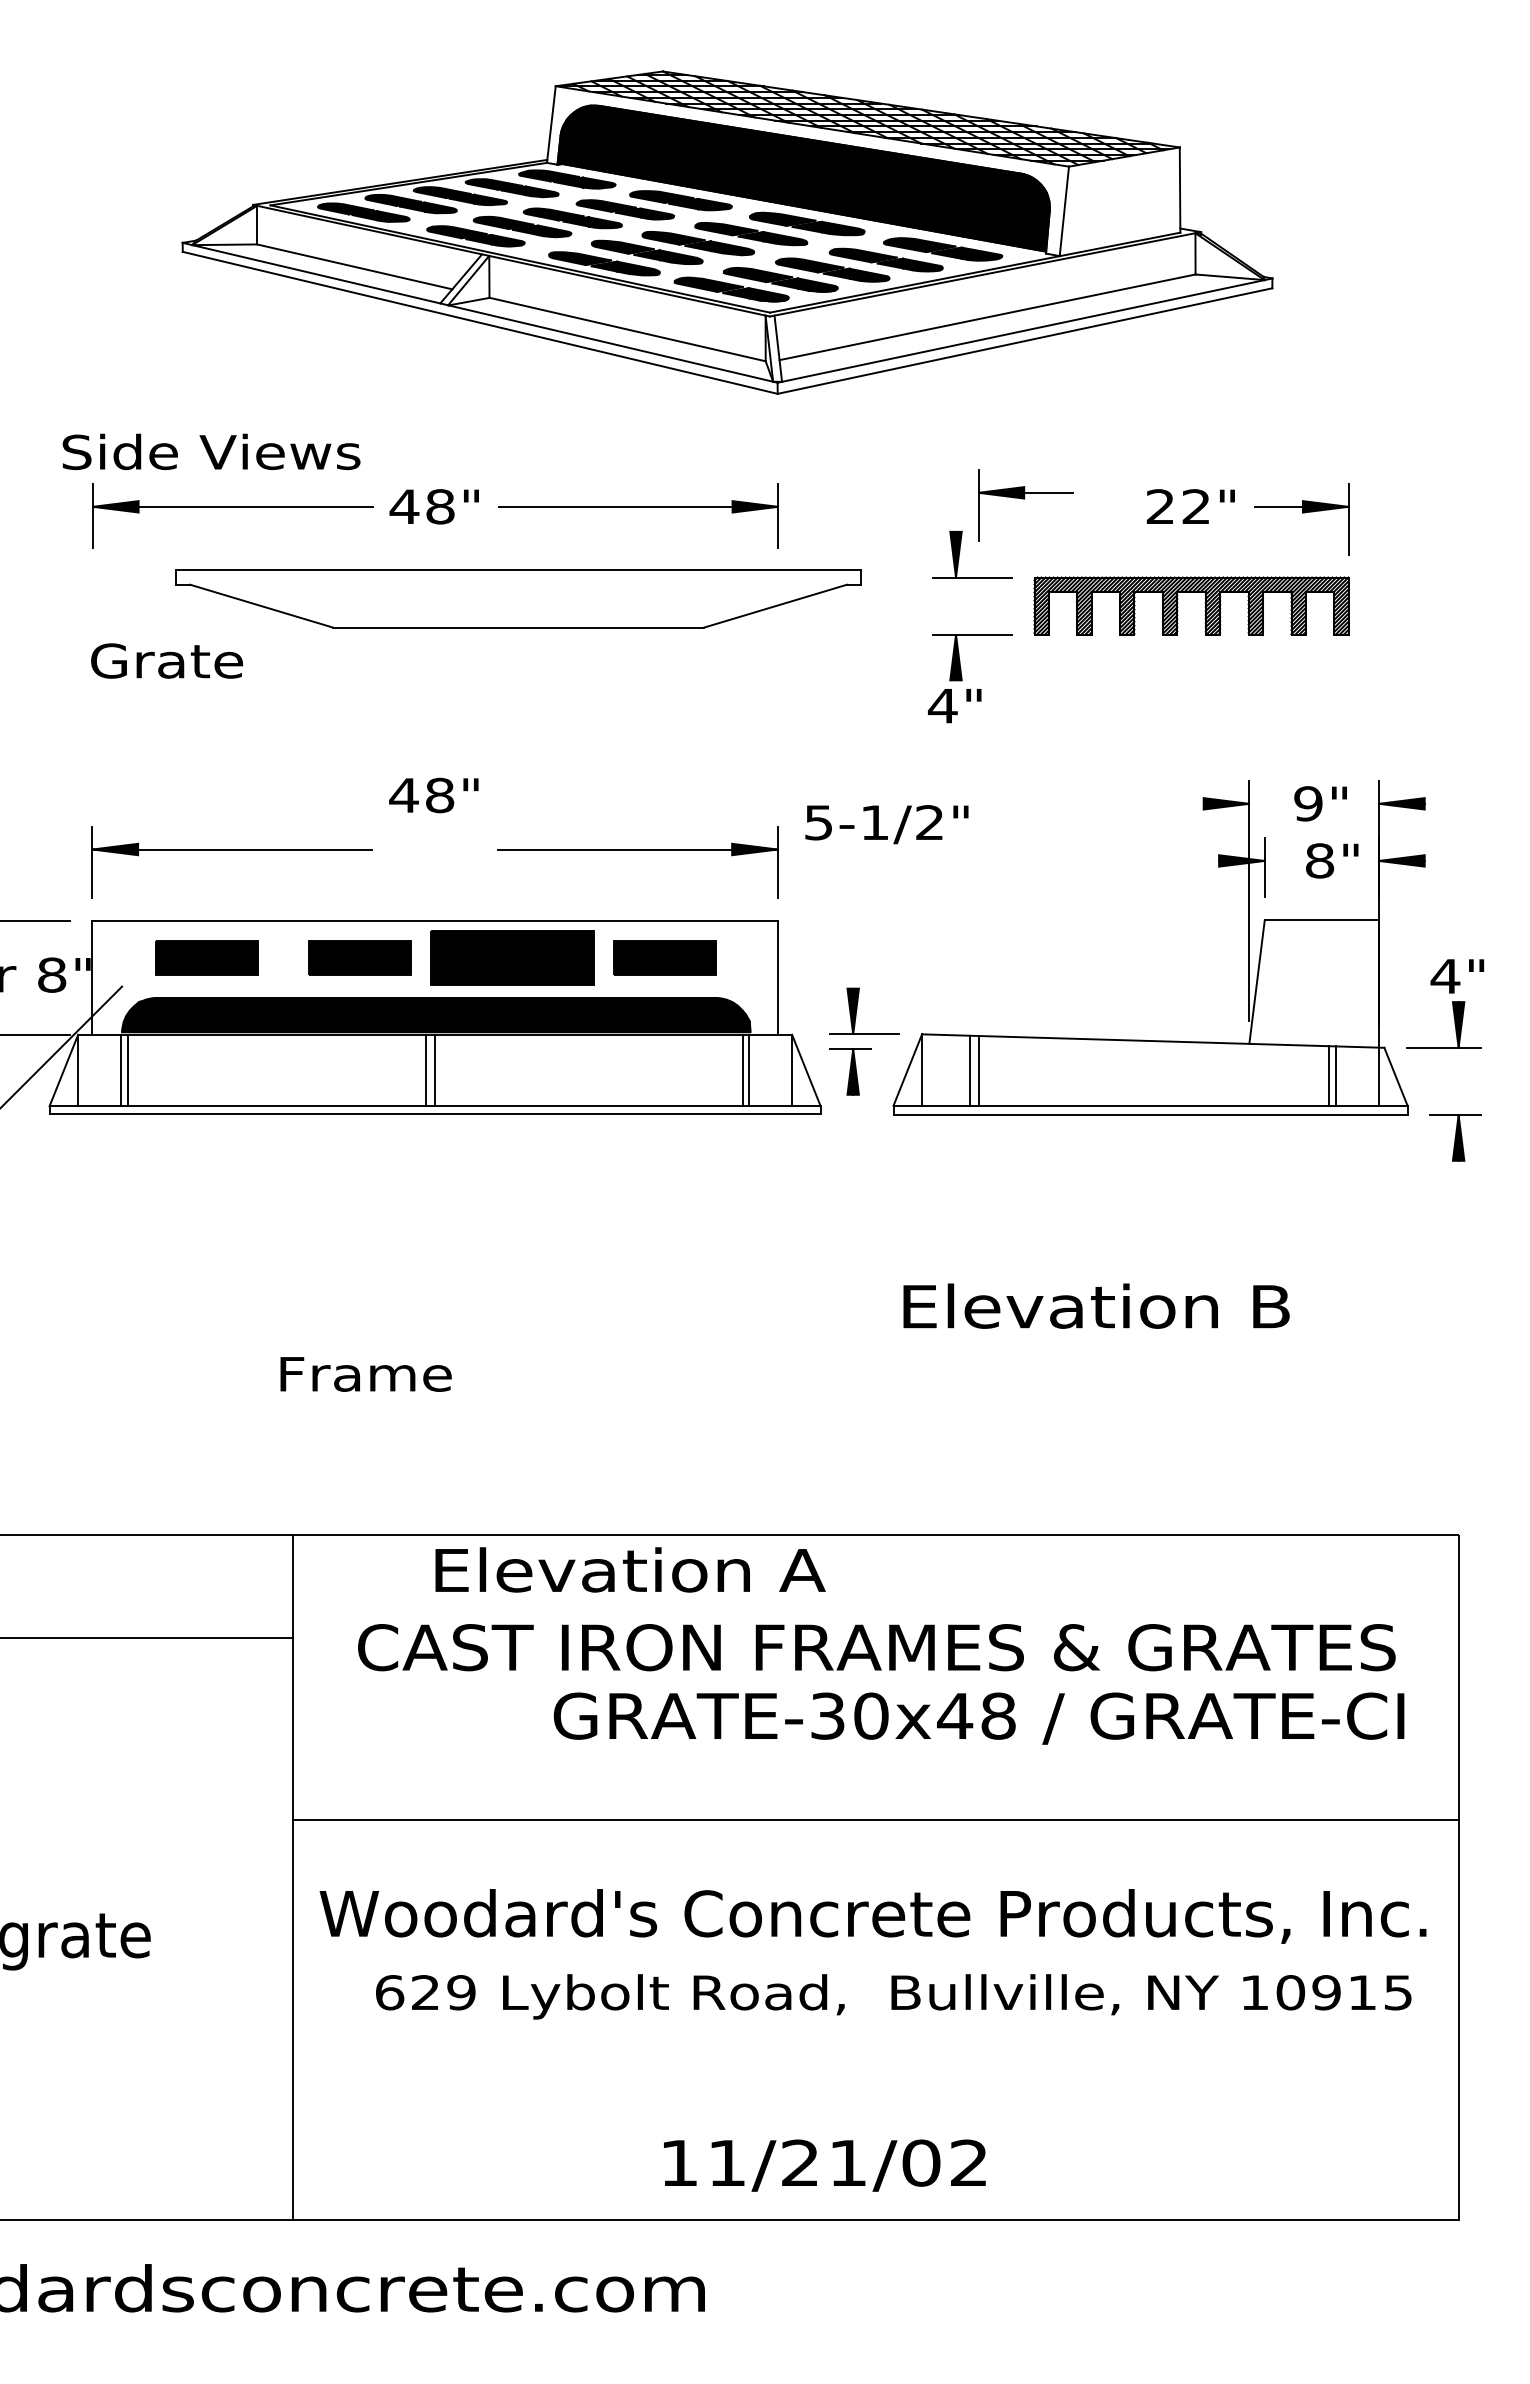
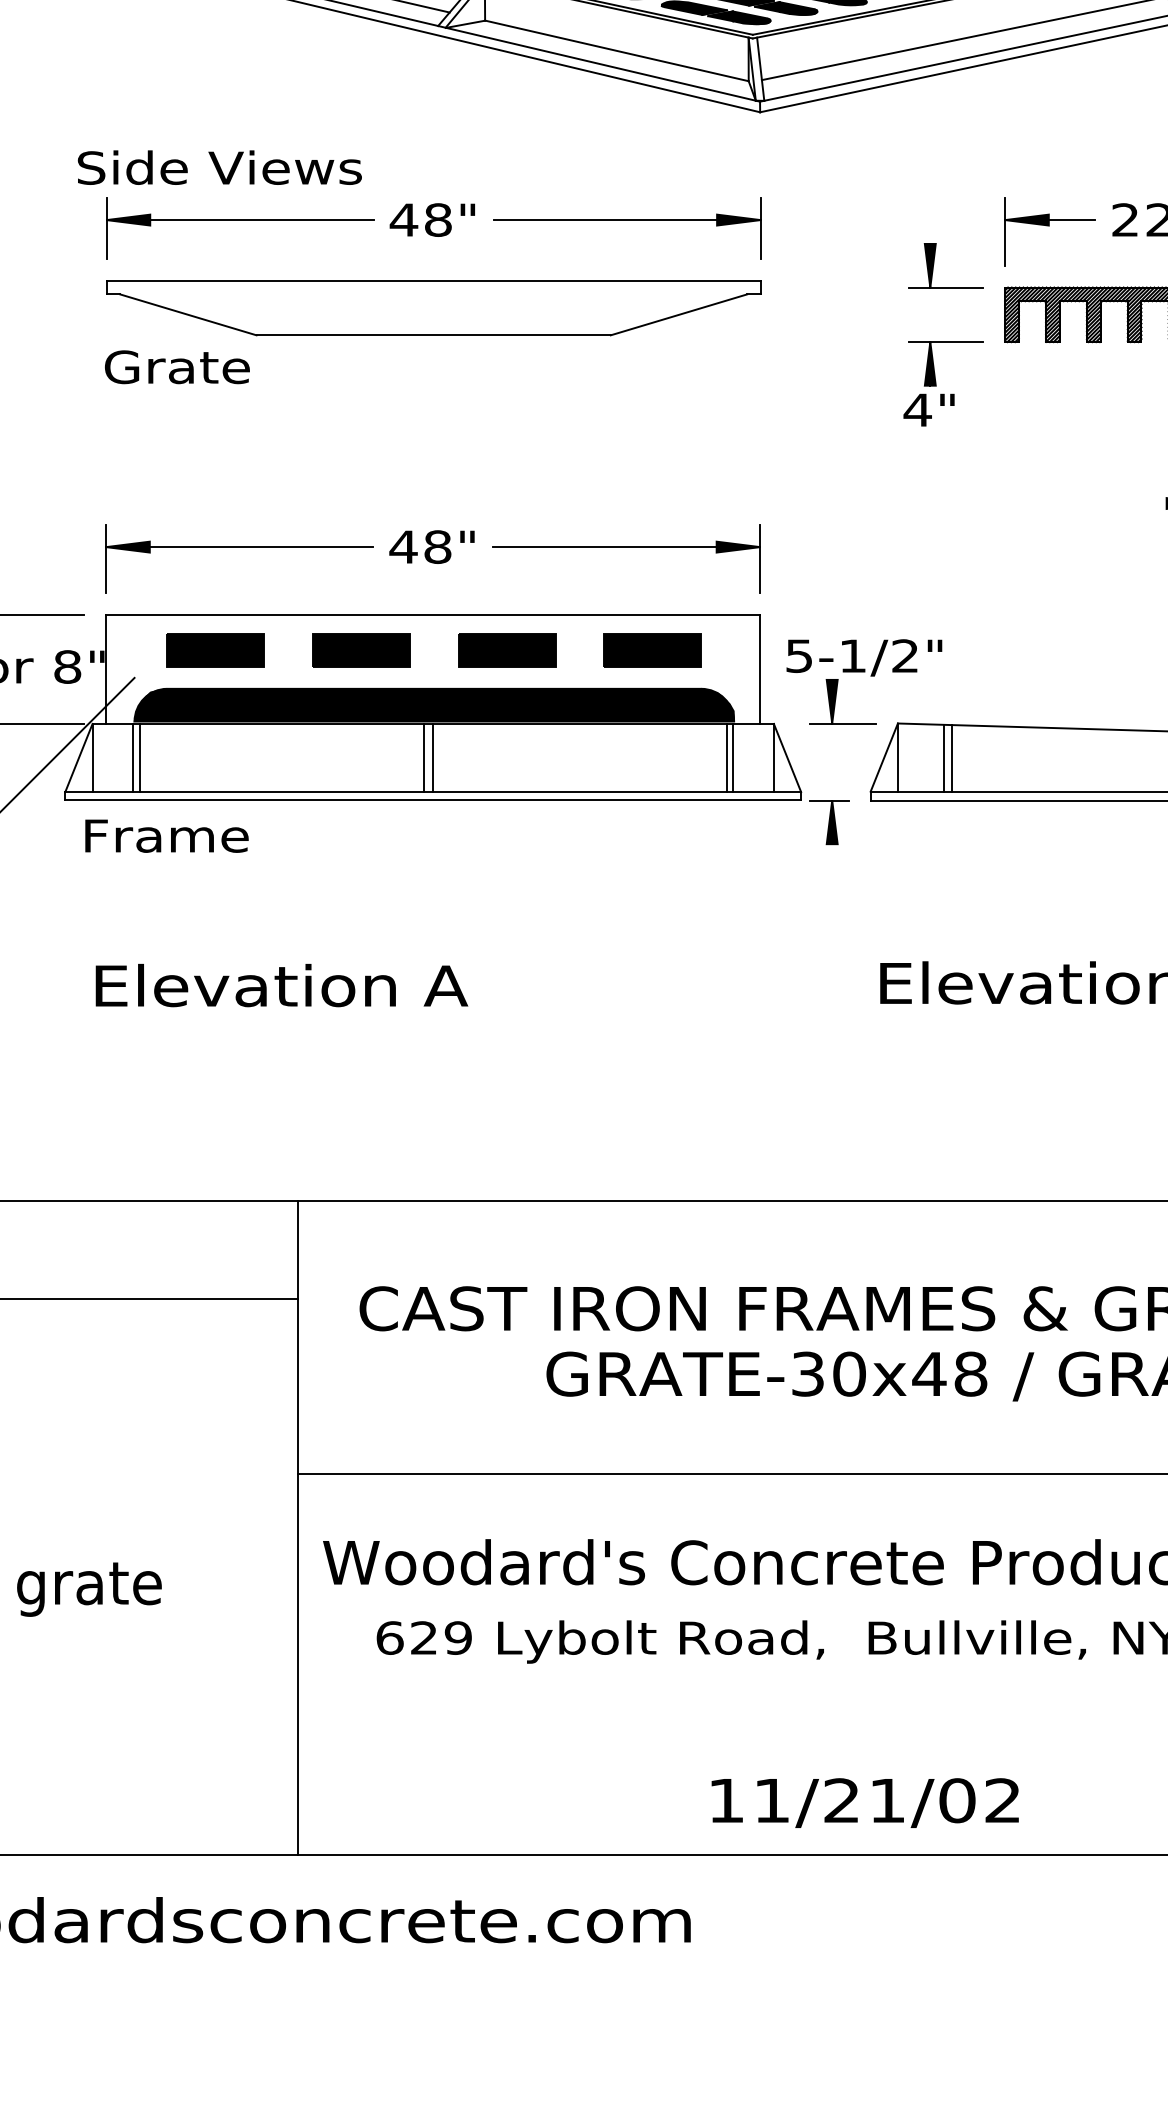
part: (1024, 499) -> (1049, 226), moved
part: (518, 598) -> (433, 307), moved
text: (433, 795) -> (431, 547), moved
text: (886, 824) -> (863, 657), moved
part: (512, 957) -> (507, 650), size x0.62
part: (850, 1071) -> (829, 821), moved
text: (365, 1374) -> (166, 836), moved
text: (630, 1569) -> (281, 985), moved
text: (824, 2165) -> (864, 1802), moved

